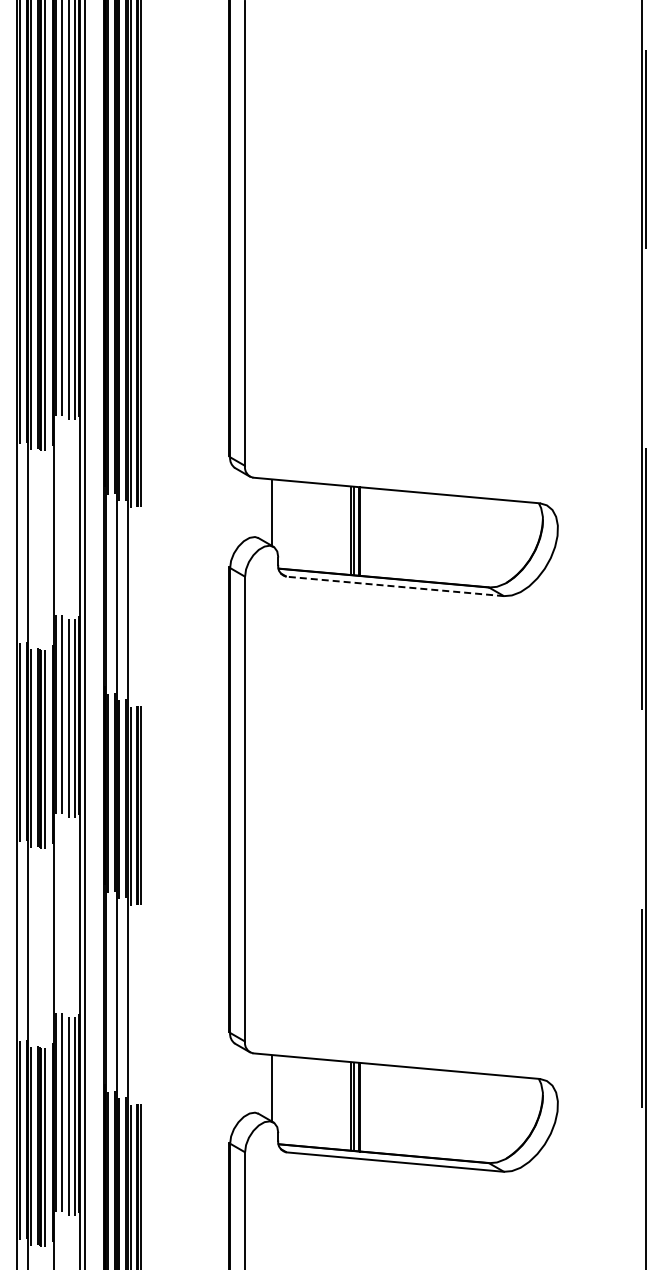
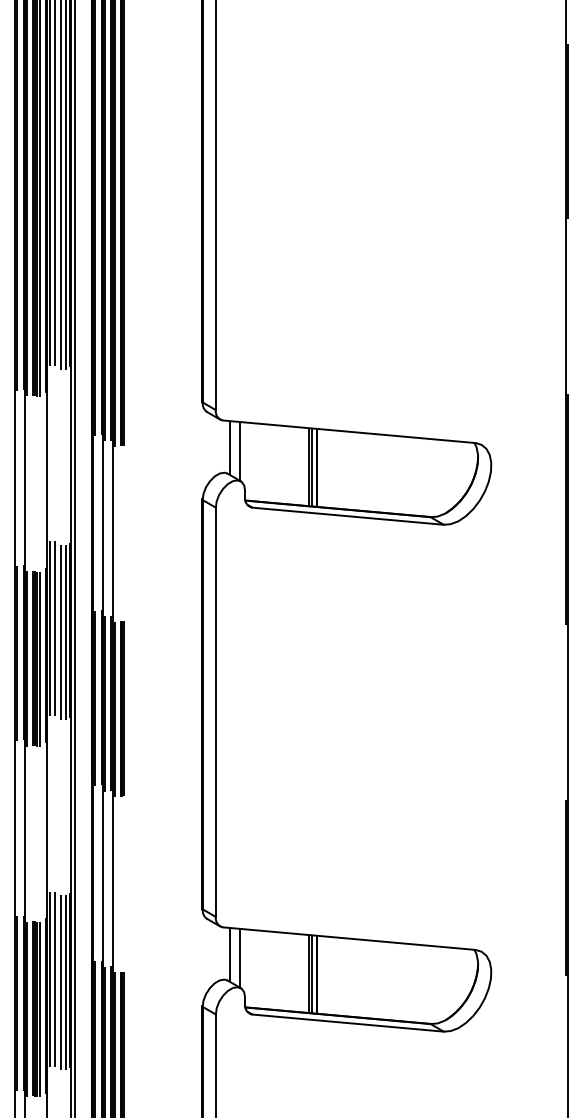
line: (261, 508) -> (230, 447), added
line: (394, 586) -> (347, 516), dashed -> solid
line: (261, 1084) -> (230, 954), added

